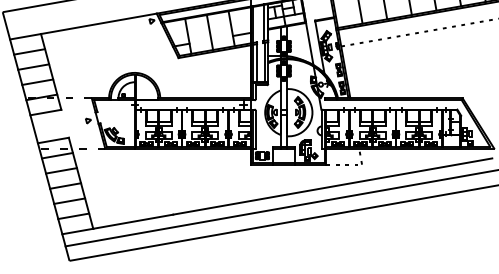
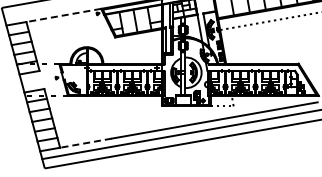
line: (98, 23) -> (63, 15), solid -> dashed
line: (132, 222) -> (85, 143), solid -> dashed

